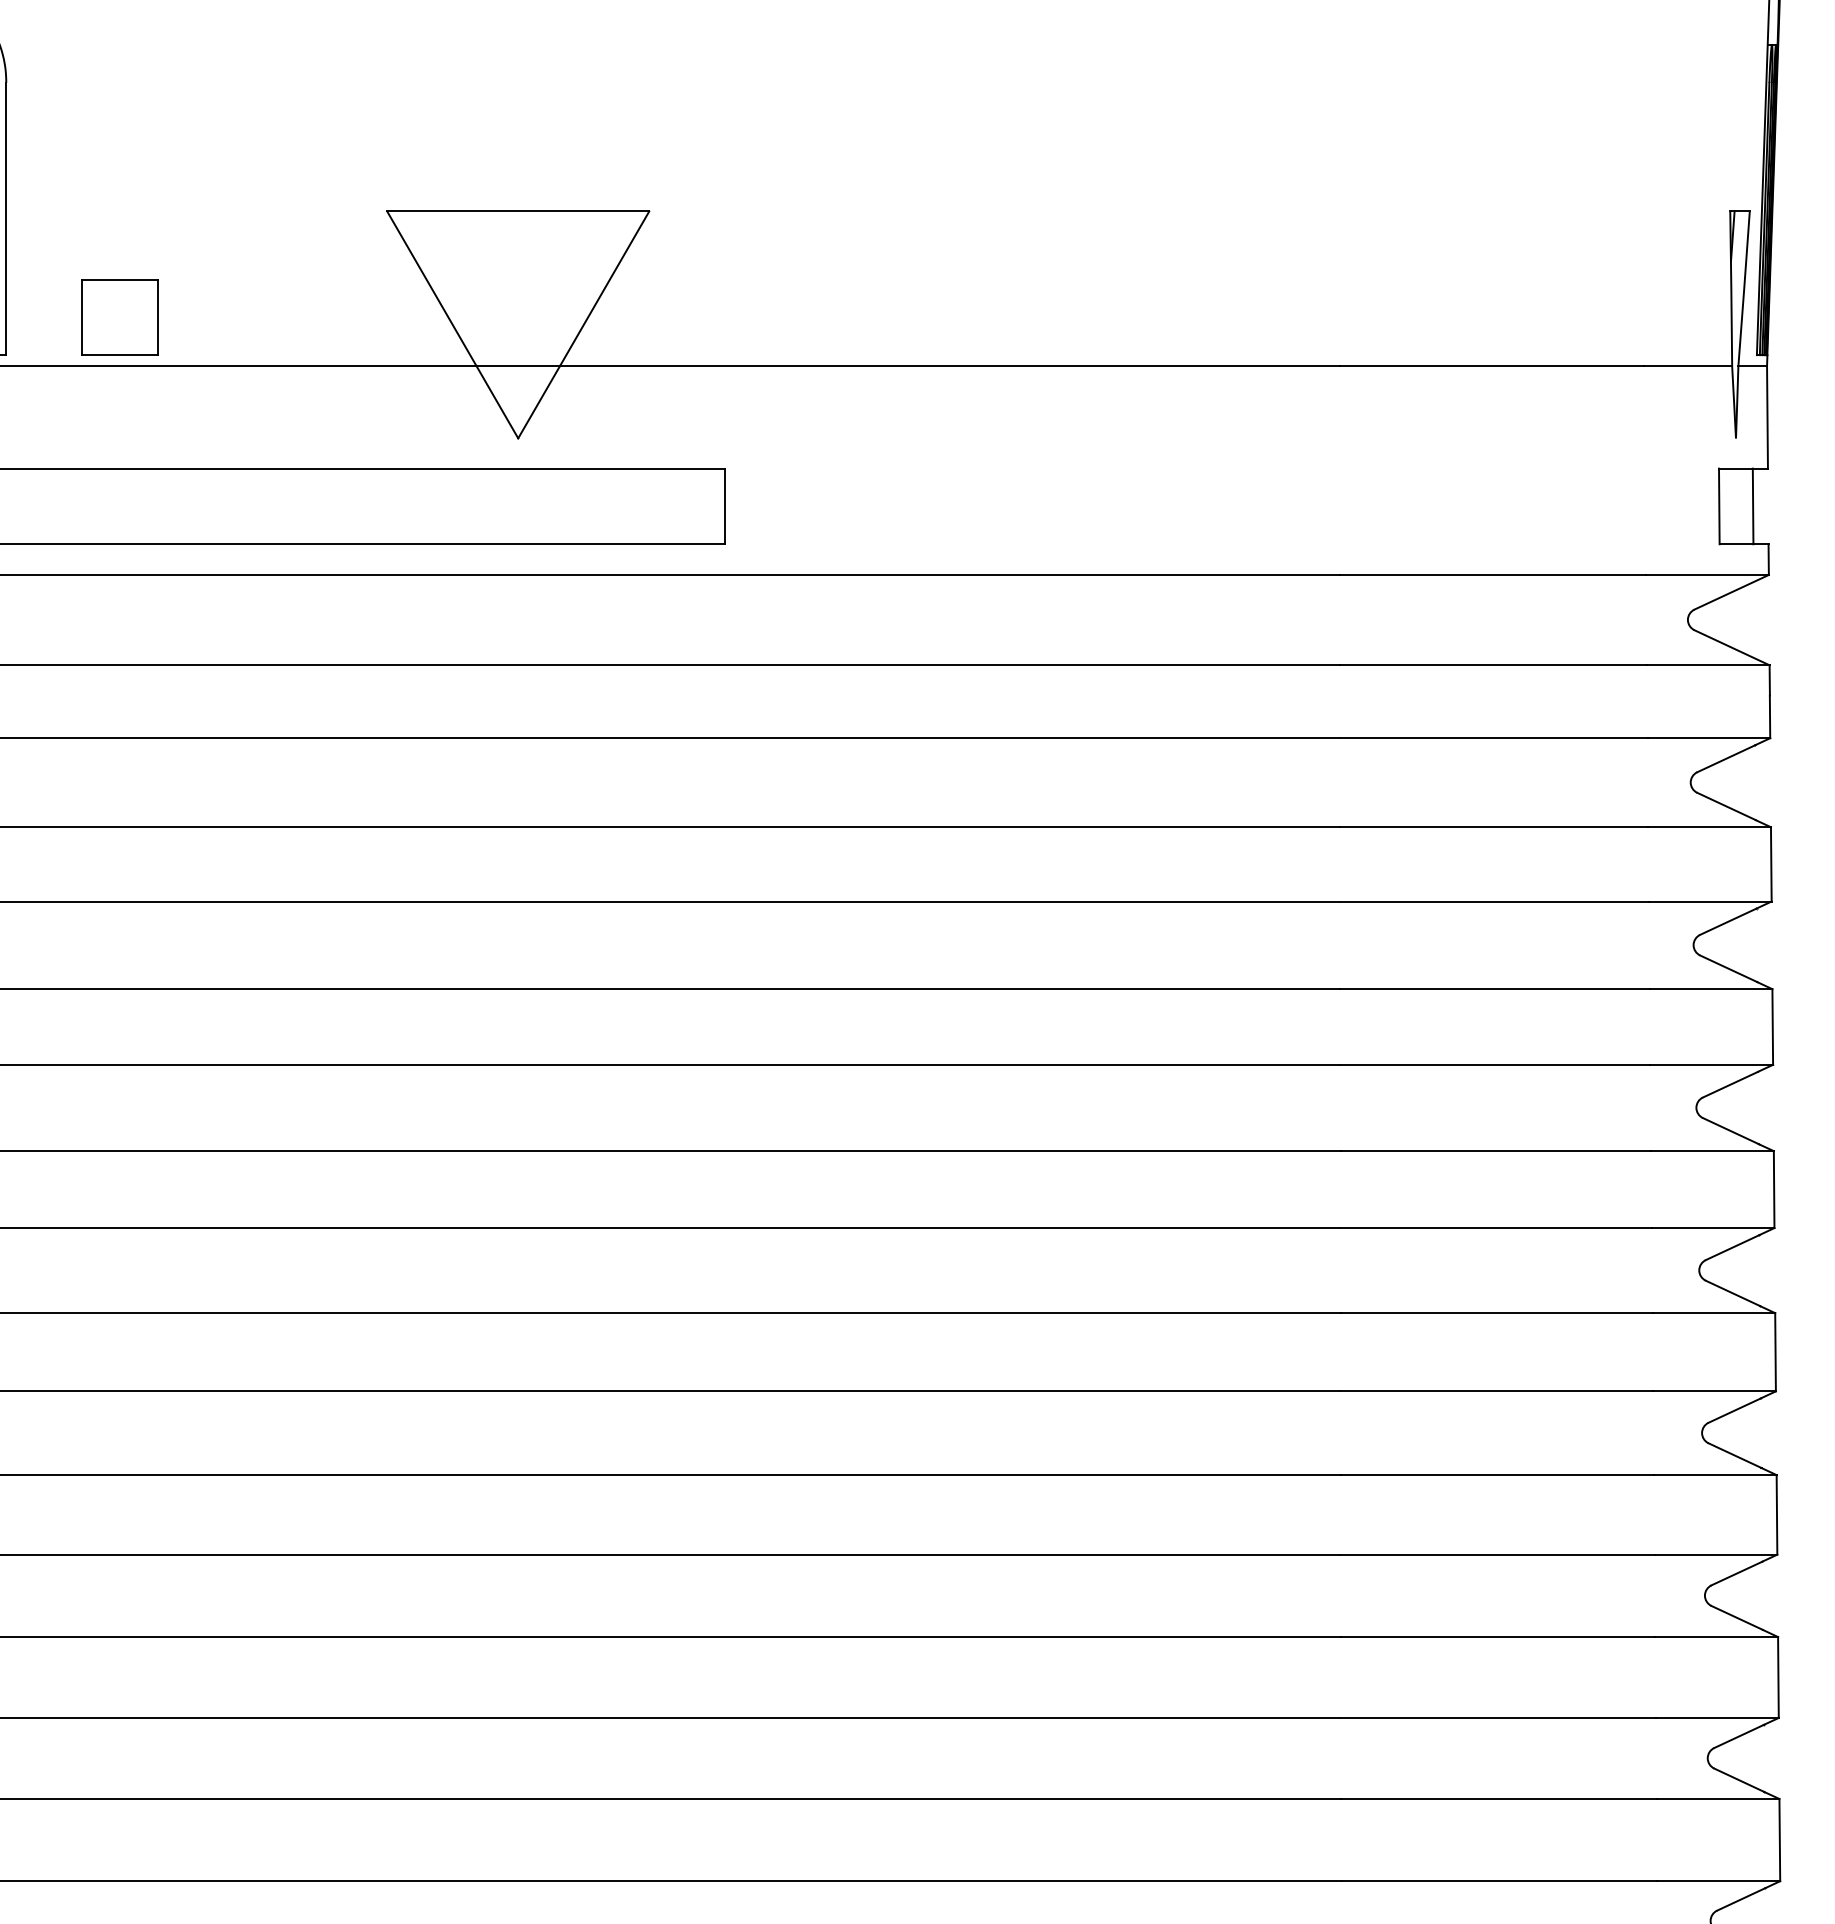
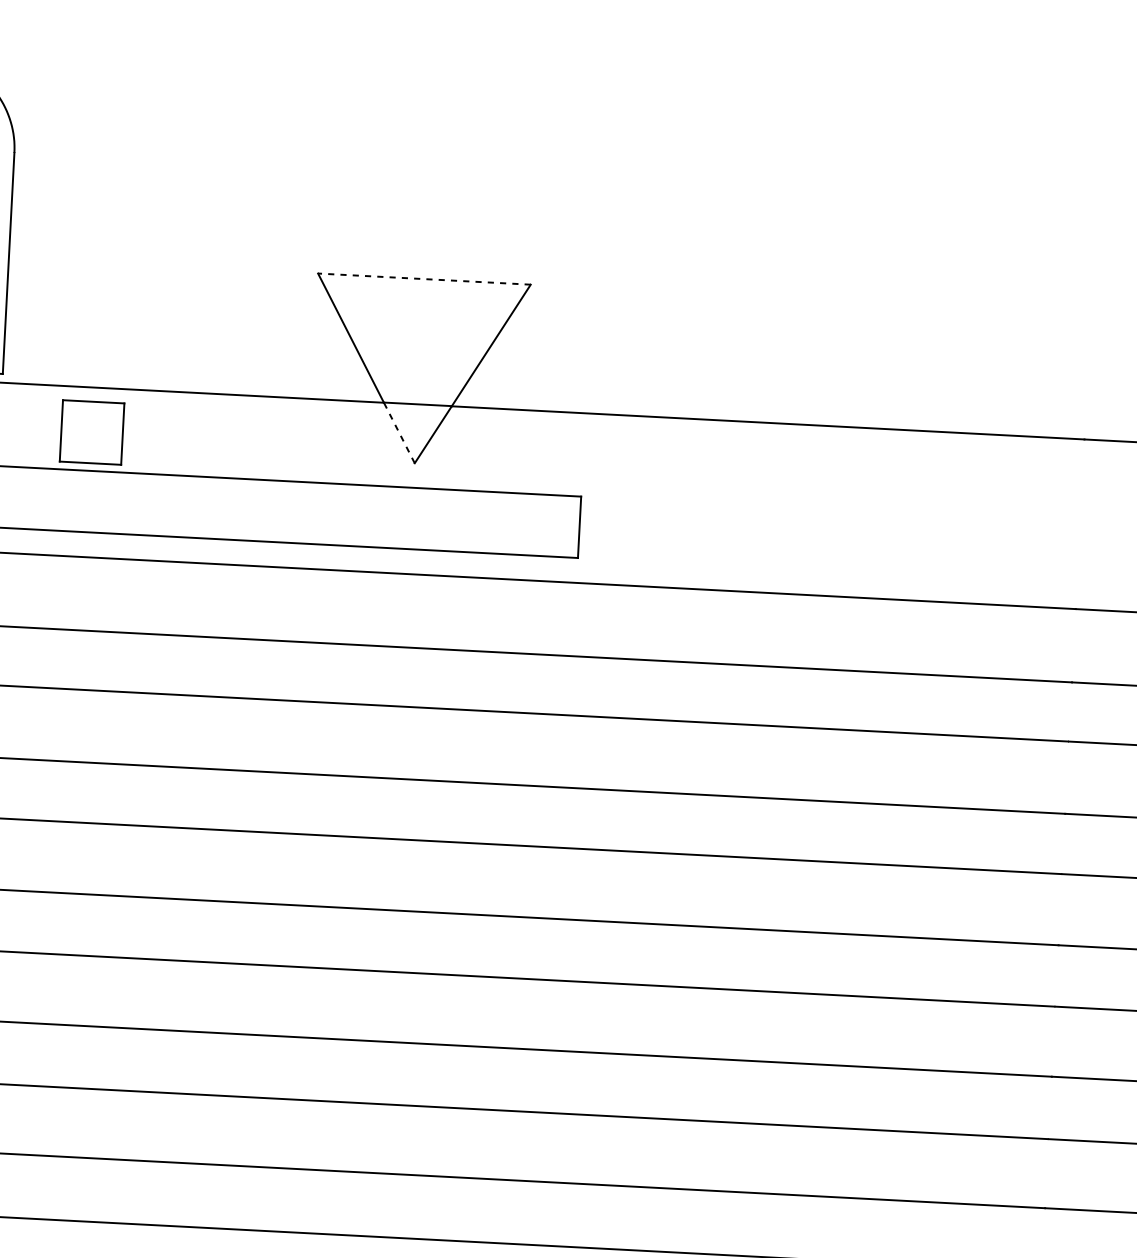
line: (517, 211) -> (423, 279), solid -> dashed
part: (119, 317) -> (91, 432), moved
line: (497, 402) -> (399, 433), solid -> dashed

